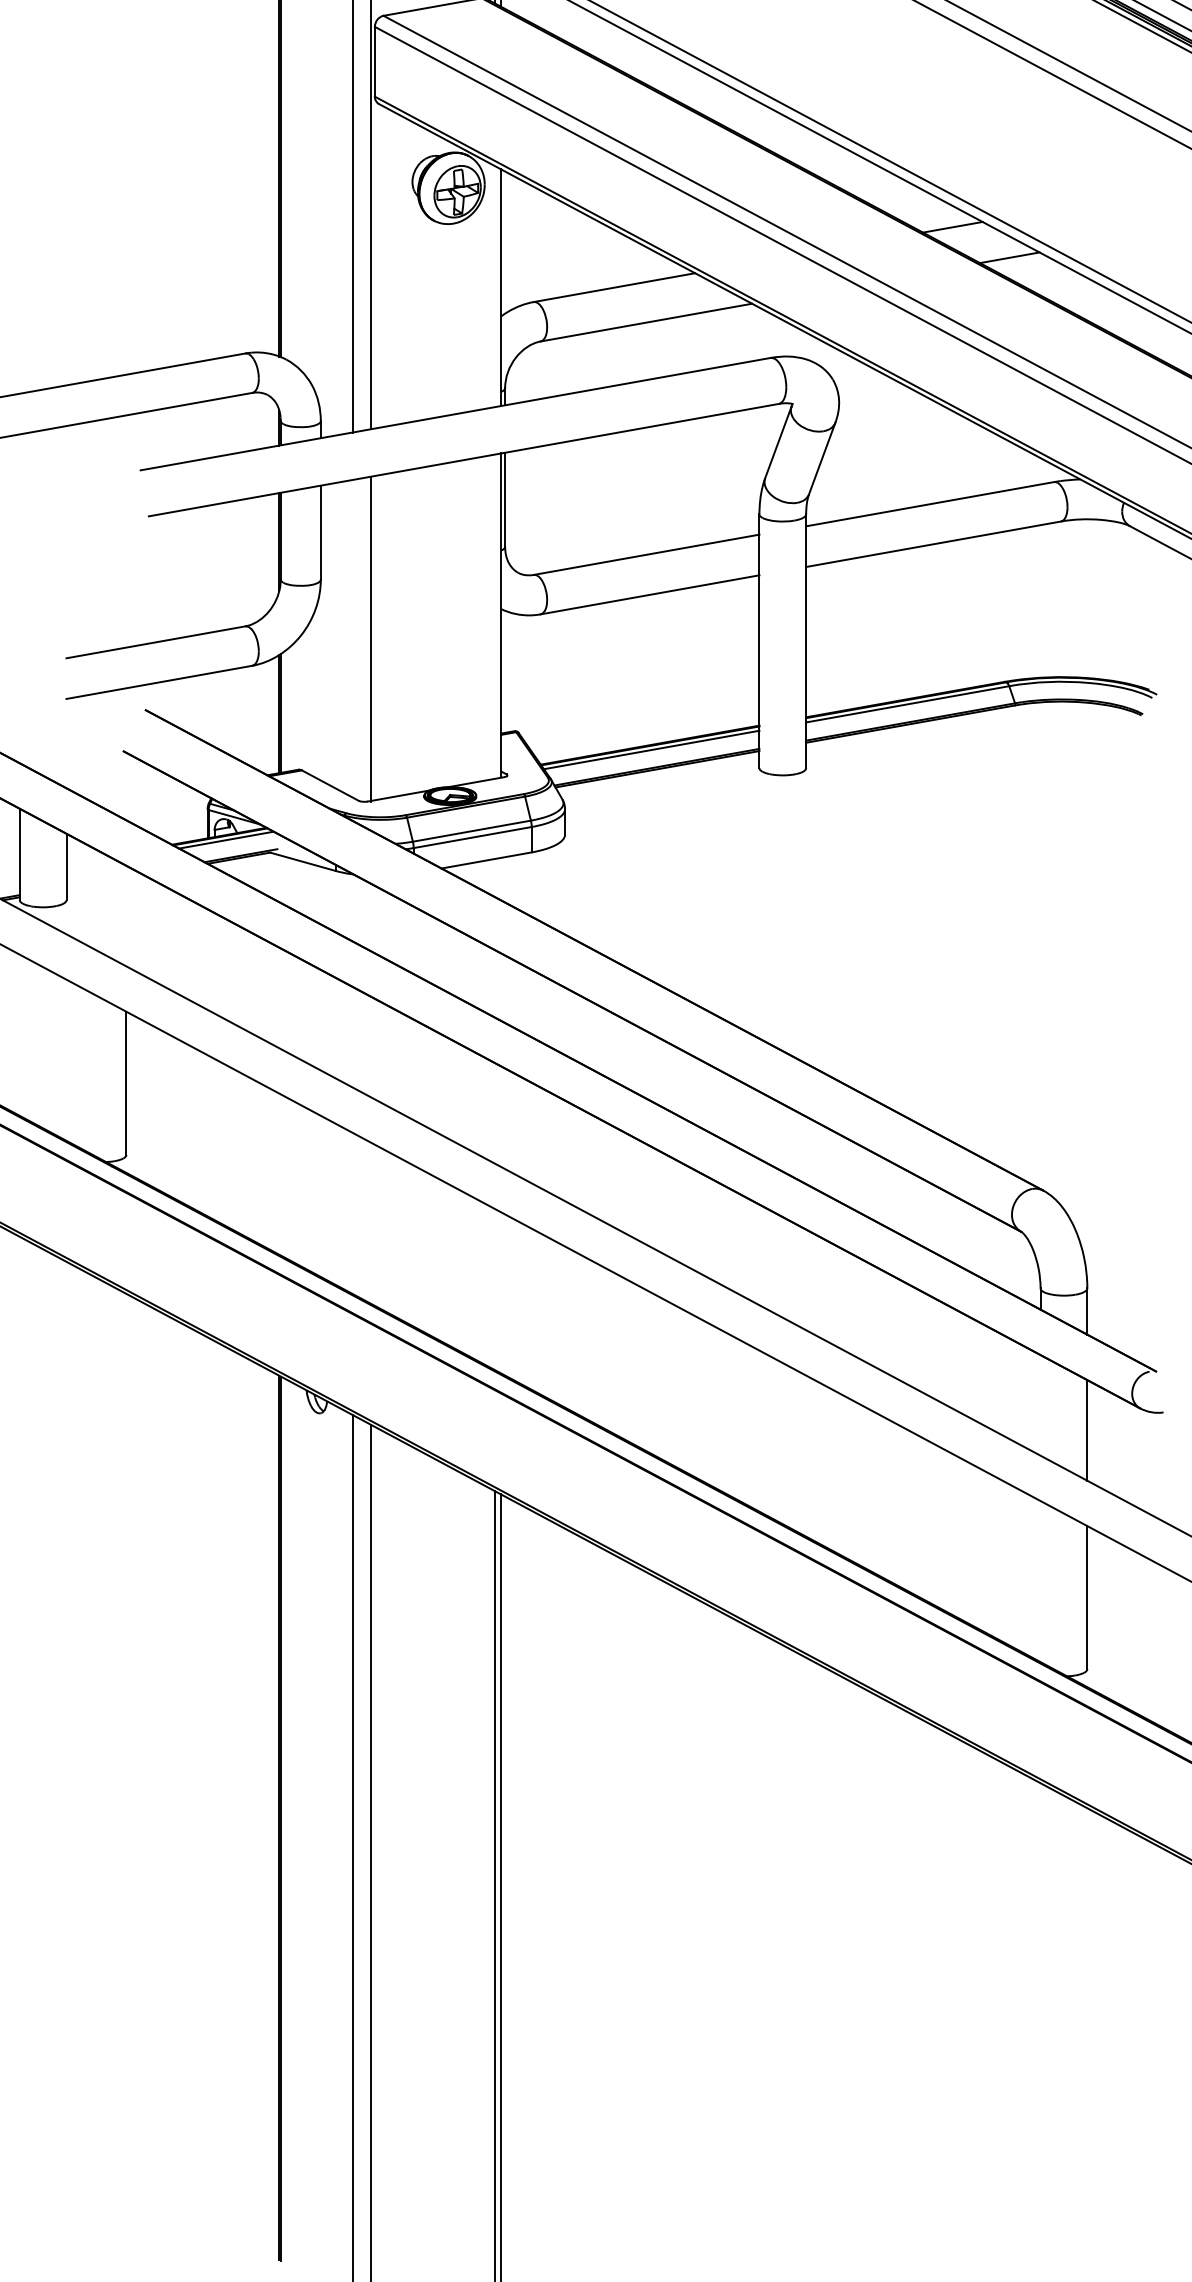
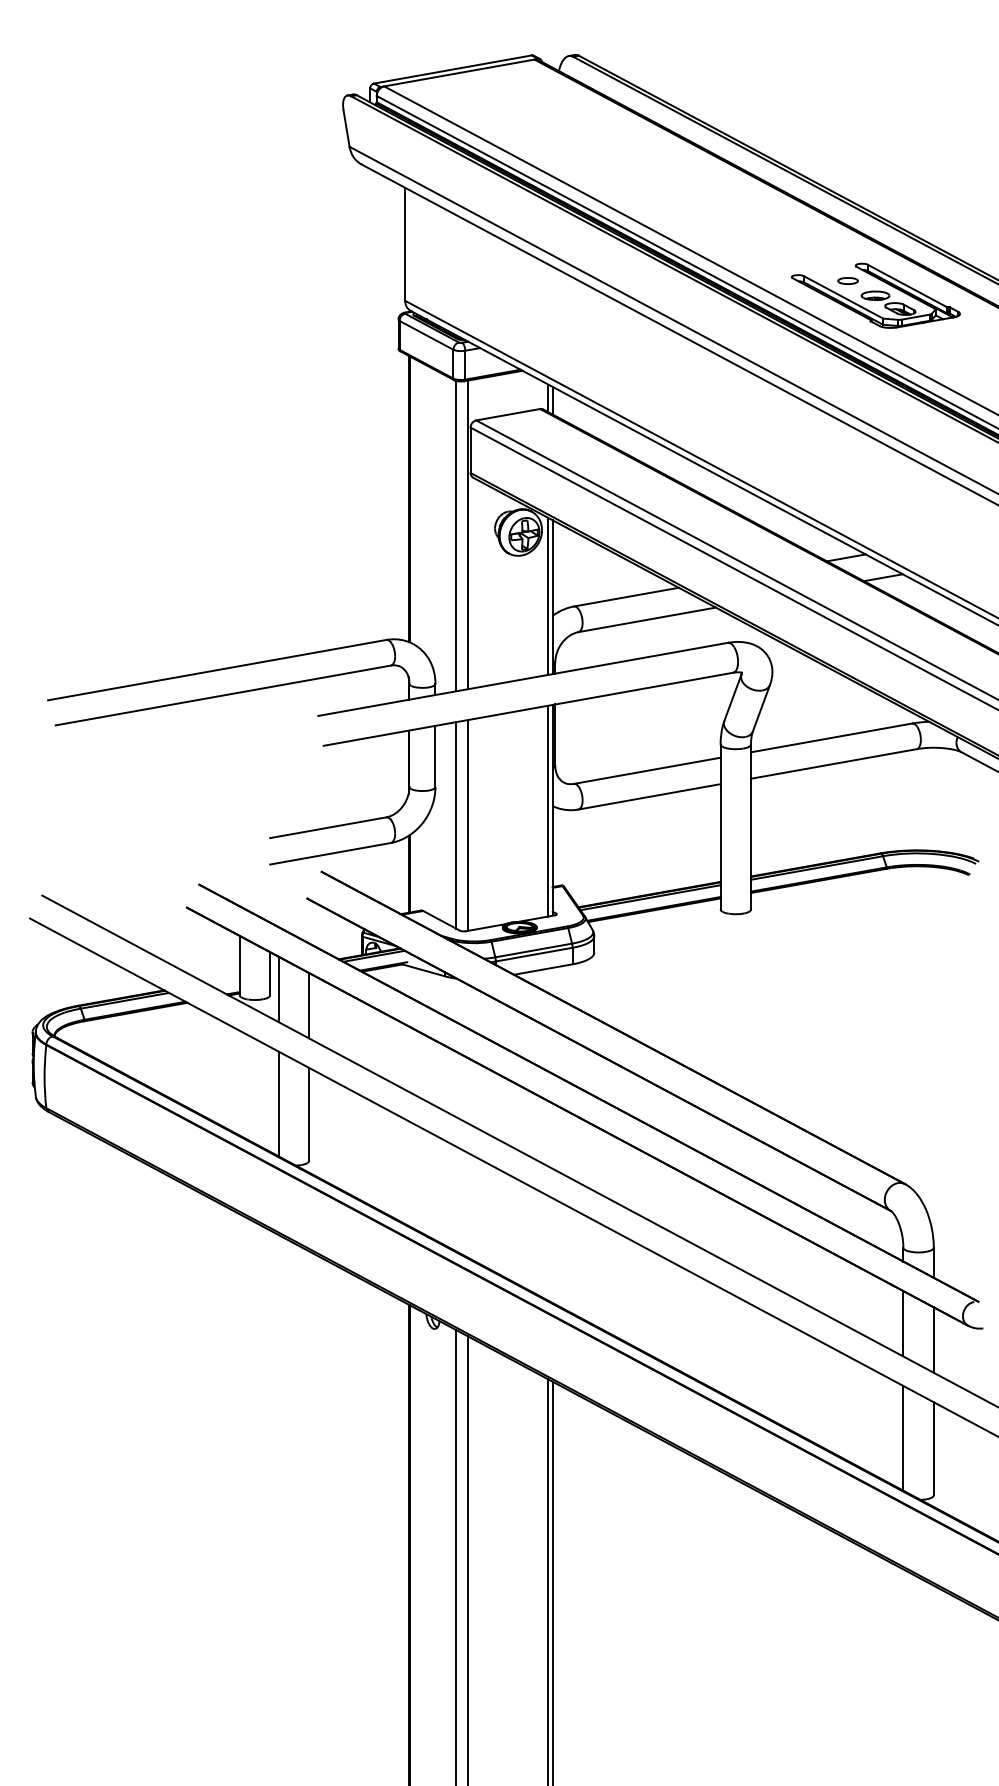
line: (494, 285) -> (548, 595), added
line: (494, 615) -> (548, 810), added
line: (353, 638) -> (456, 825), added
line: (79, 891) -> (278, 989), added
line: (127, 915) -> (309, 1005), added
line: (79, 1066) -> (278, 1103), added
line: (1040, 1404) -> (903, 1323), added
line: (1040, 1581) -> (903, 1438), added

